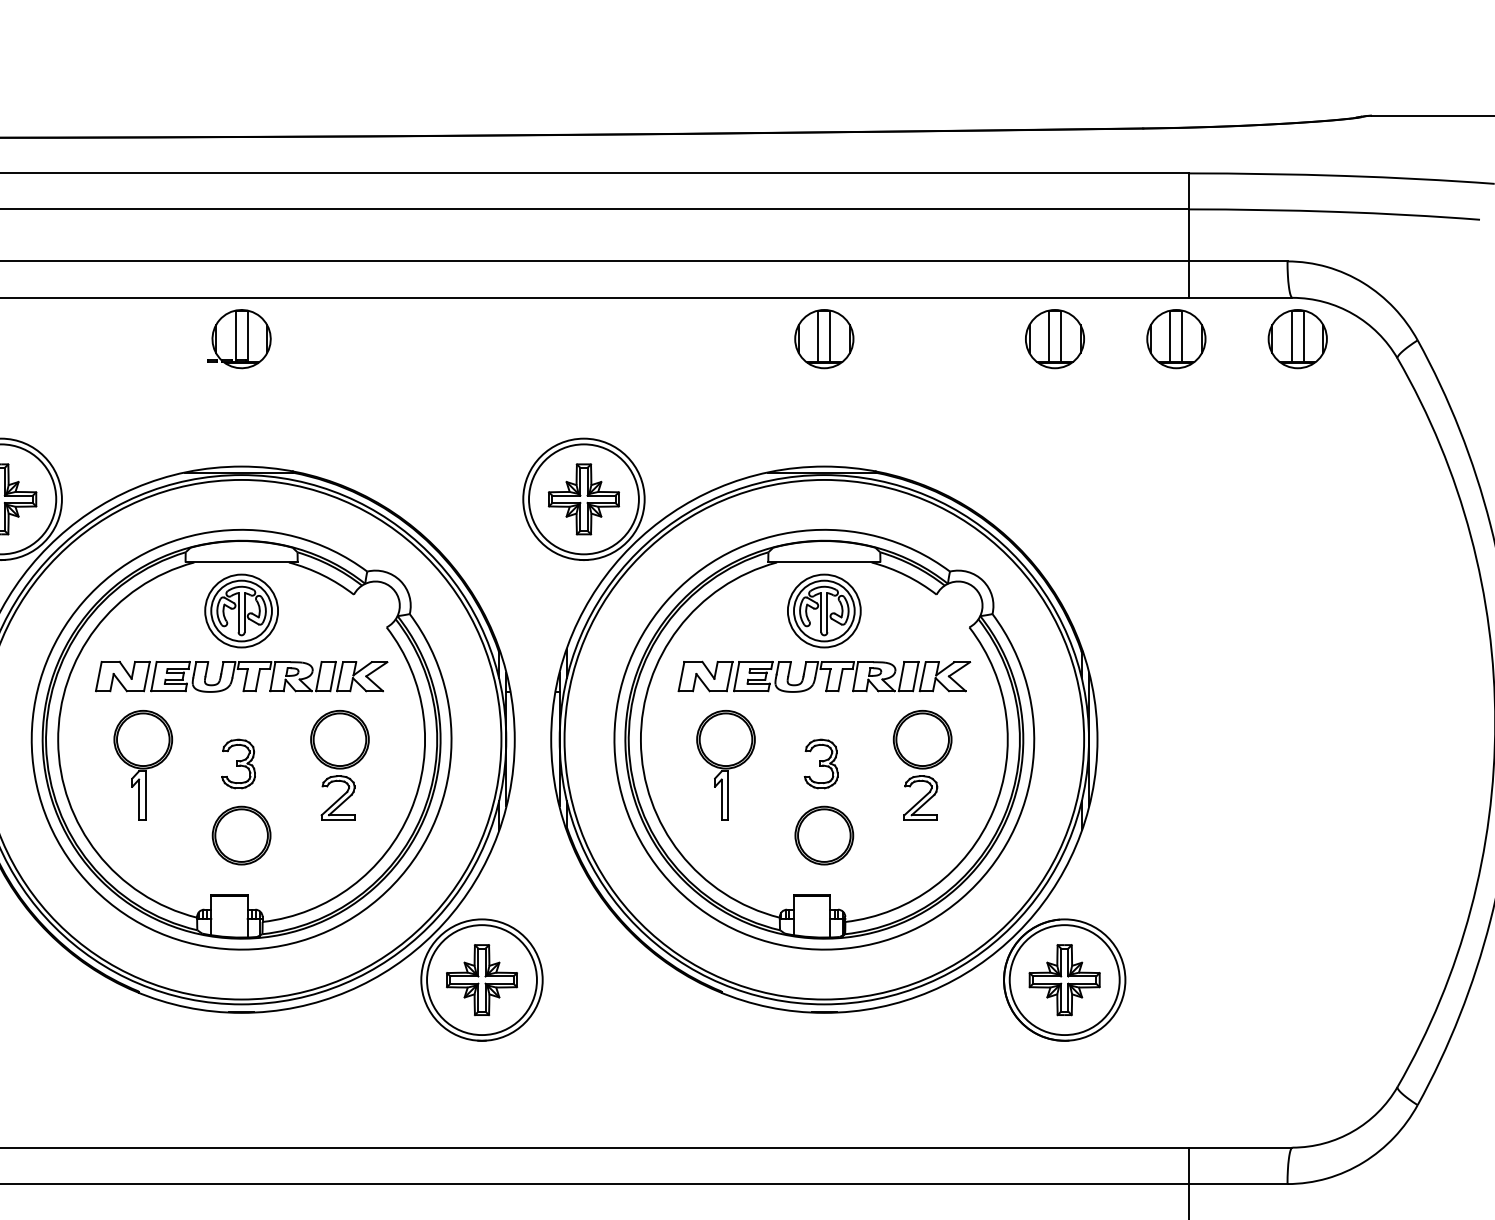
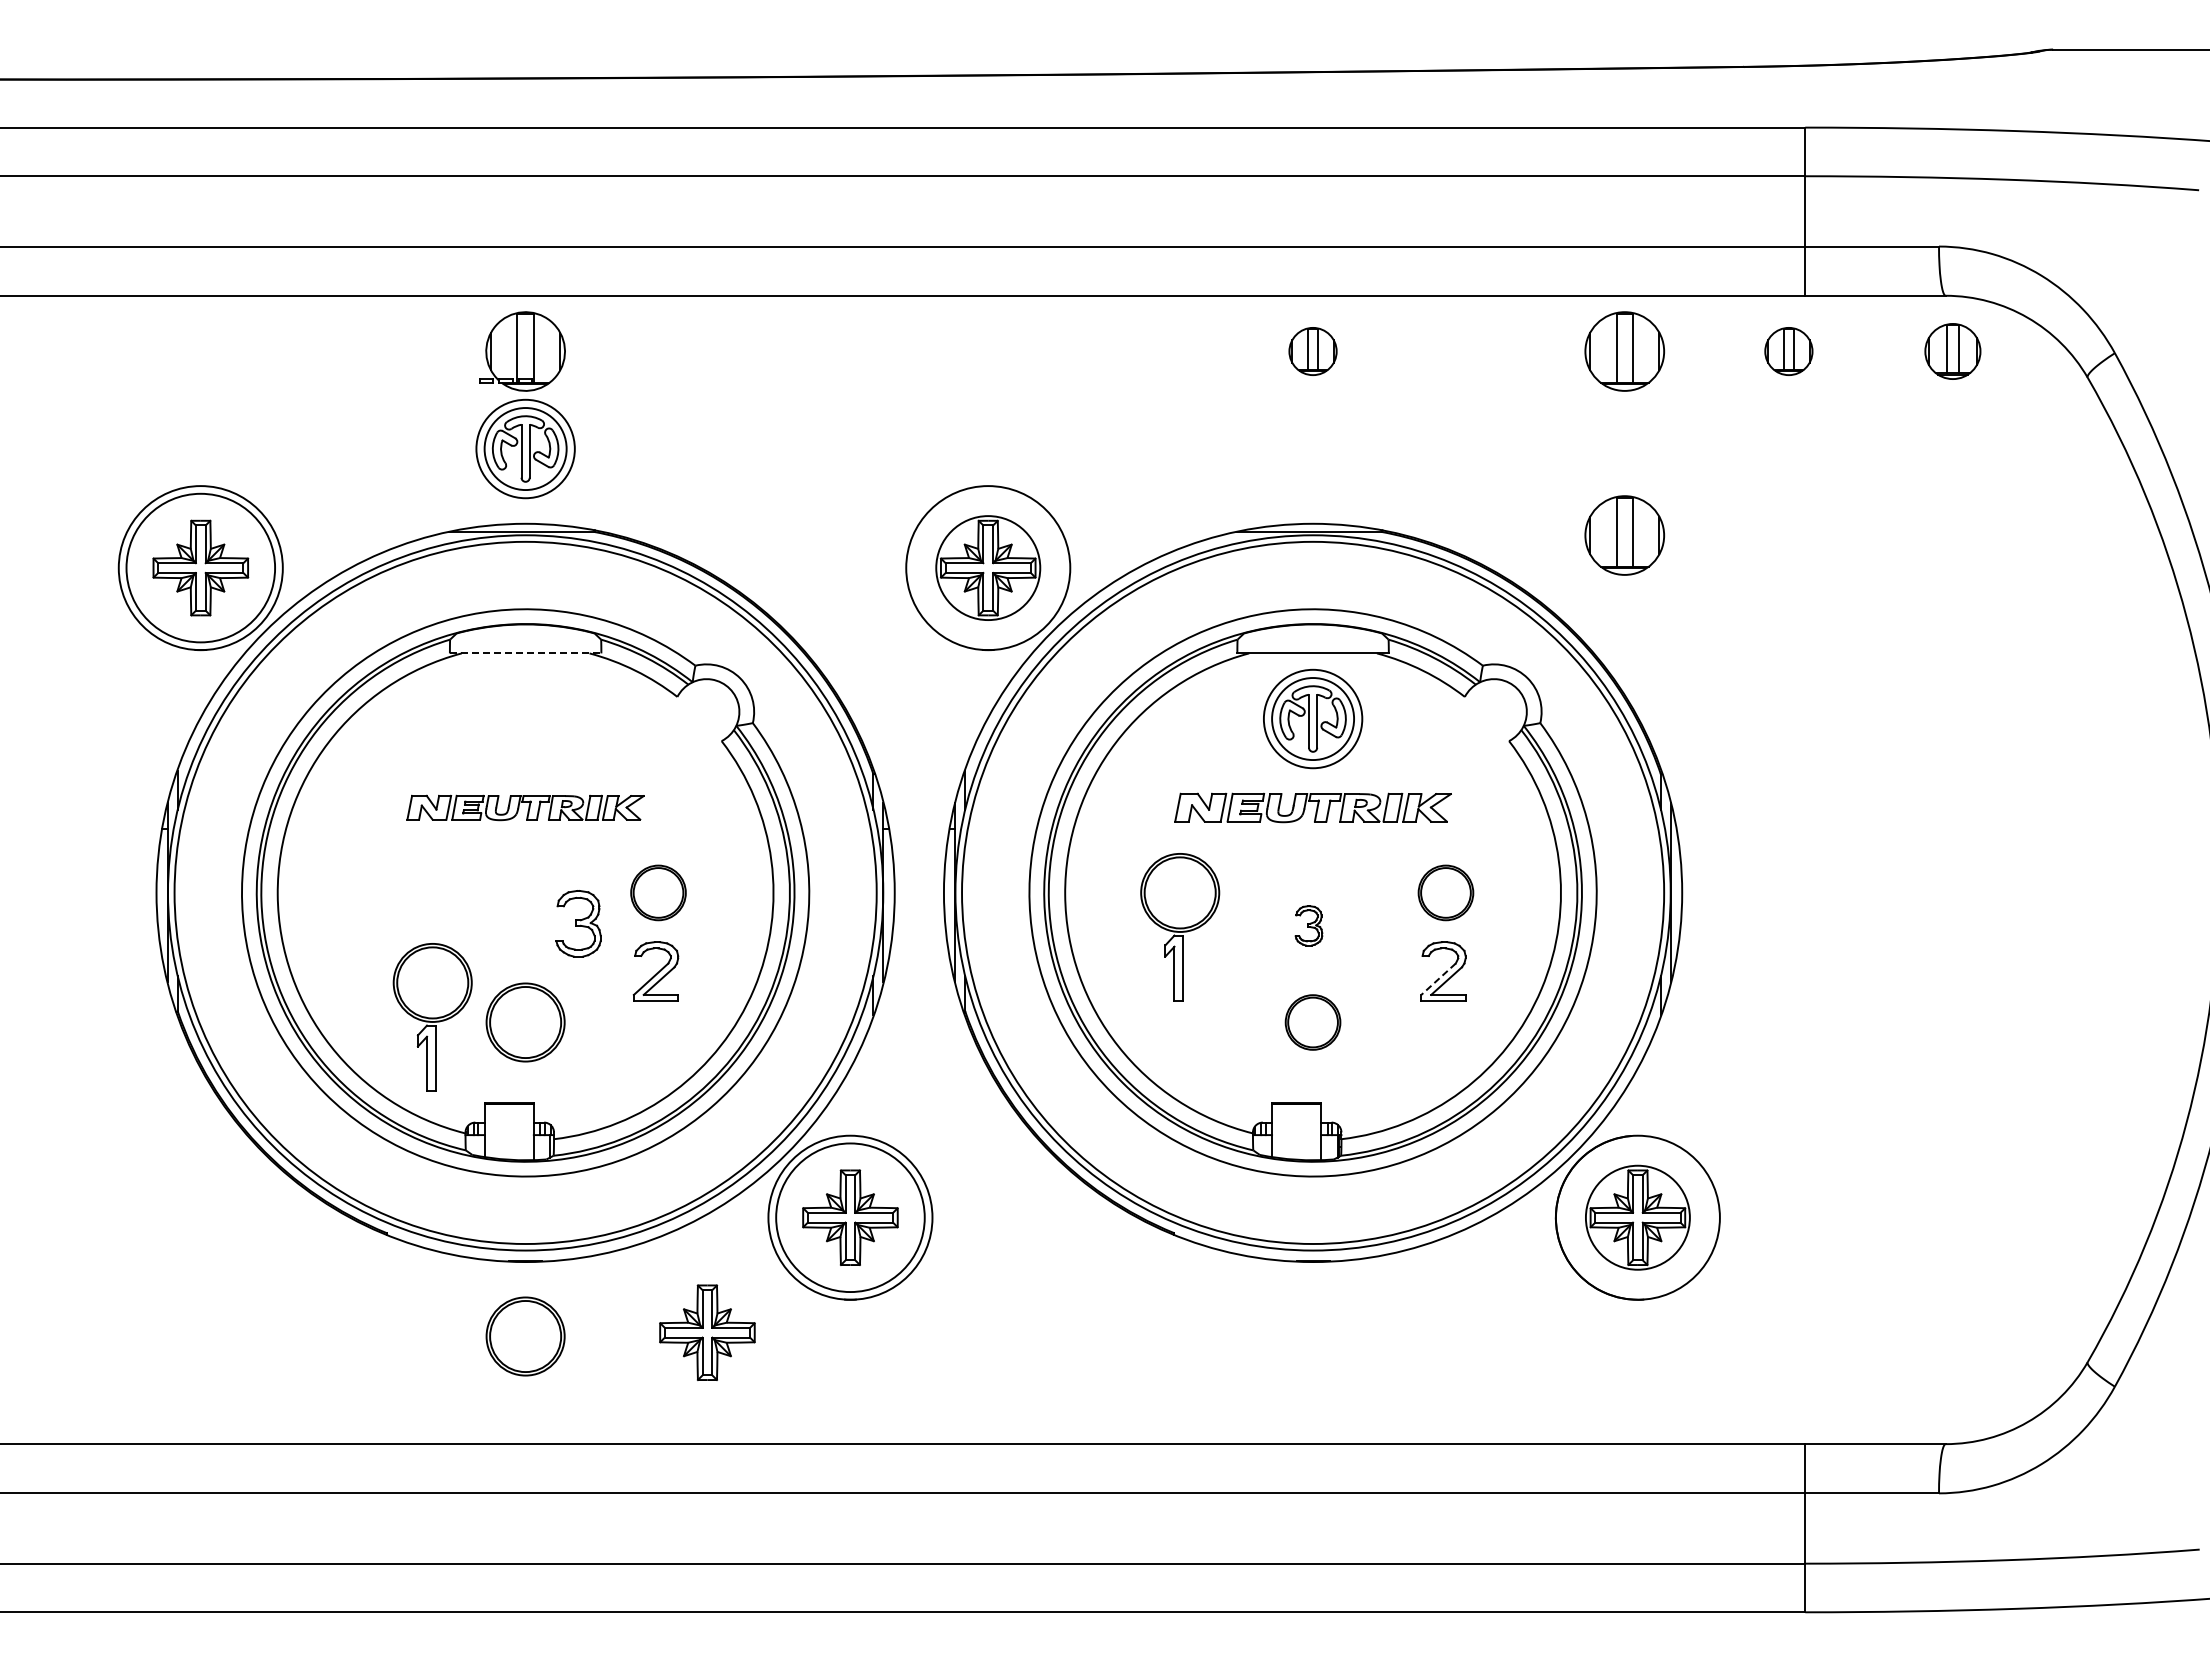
part: (823, 339) -> (1312, 351), size x0.6
part: (1176, 339) -> (1788, 351), size x0.6
part: (1297, 339) -> (1952, 351), size x0.7
part: (1054, 475) -> (1624, 535), added
circle: (583, 498) -> (987, 567), size x0.7
line: (241, 562) -> (525, 653), solid -> dashed
part: (241, 610) -> (525, 448), moved
part: (241, 676) -> (525, 807), size x0.6
part: (823, 676) -> (1312, 807), size x0.7
part: (339, 739) -> (658, 892), size x0.7
part: (922, 739) -> (1445, 892), size x0.7
part: (238, 763) -> (578, 923), moved
part: (820, 763) -> (1308, 925), size x0.6
part: (143, 765) -> (432, 1017), moved
line: (917, 803) -> (1438, 979), solid -> dashed
part: (823, 835) -> (1312, 1022), size x0.7
circle: (1064, 979) -> (1637, 1217), size x0.7
part: (376, 1065) -> (707, 1332), added
part: (241, 1067) -> (525, 1336), added

